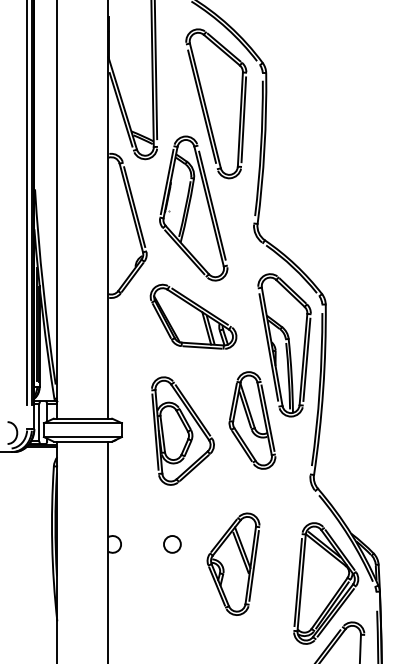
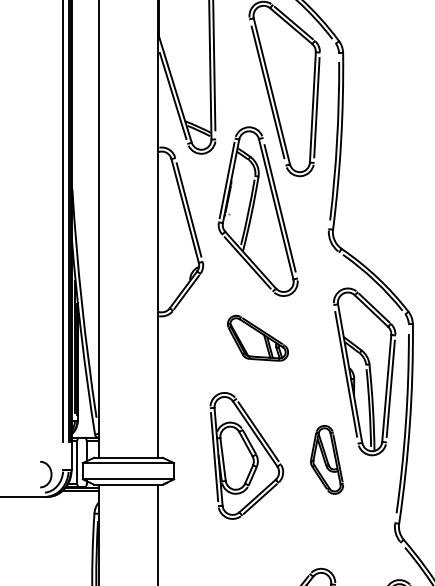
part: (193, 316) -> (257, 338), size x0.6
part: (252, 420) -> (327, 459), size x0.6
part: (182, 430) -> (246, 455), moved

